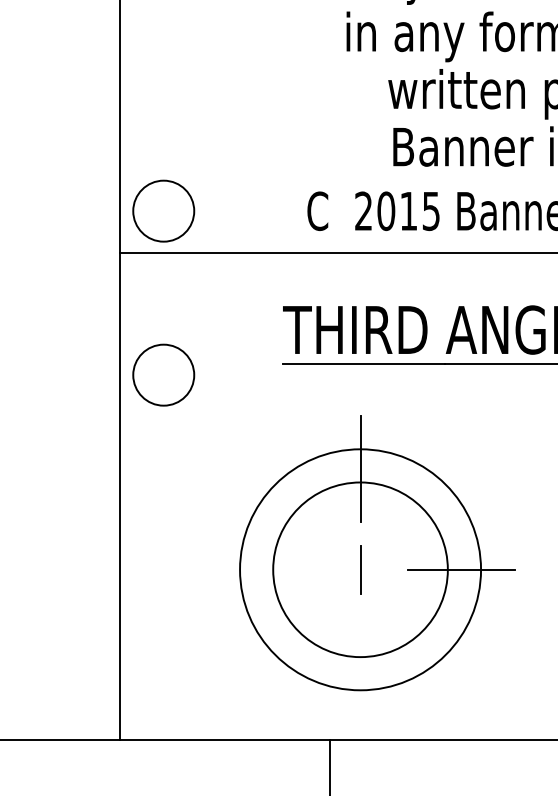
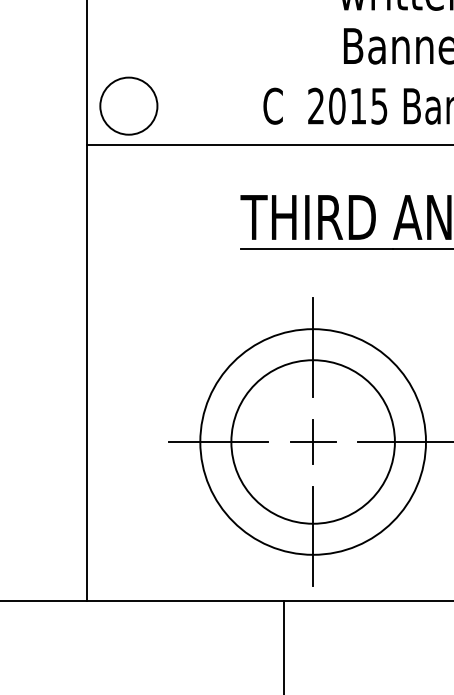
circle: (163, 374) -> (128, 259), removed
line: (259, 569) -> (218, 441), added
line: (360, 569) -> (313, 441), added
line: (360, 670) -> (313, 536), added

